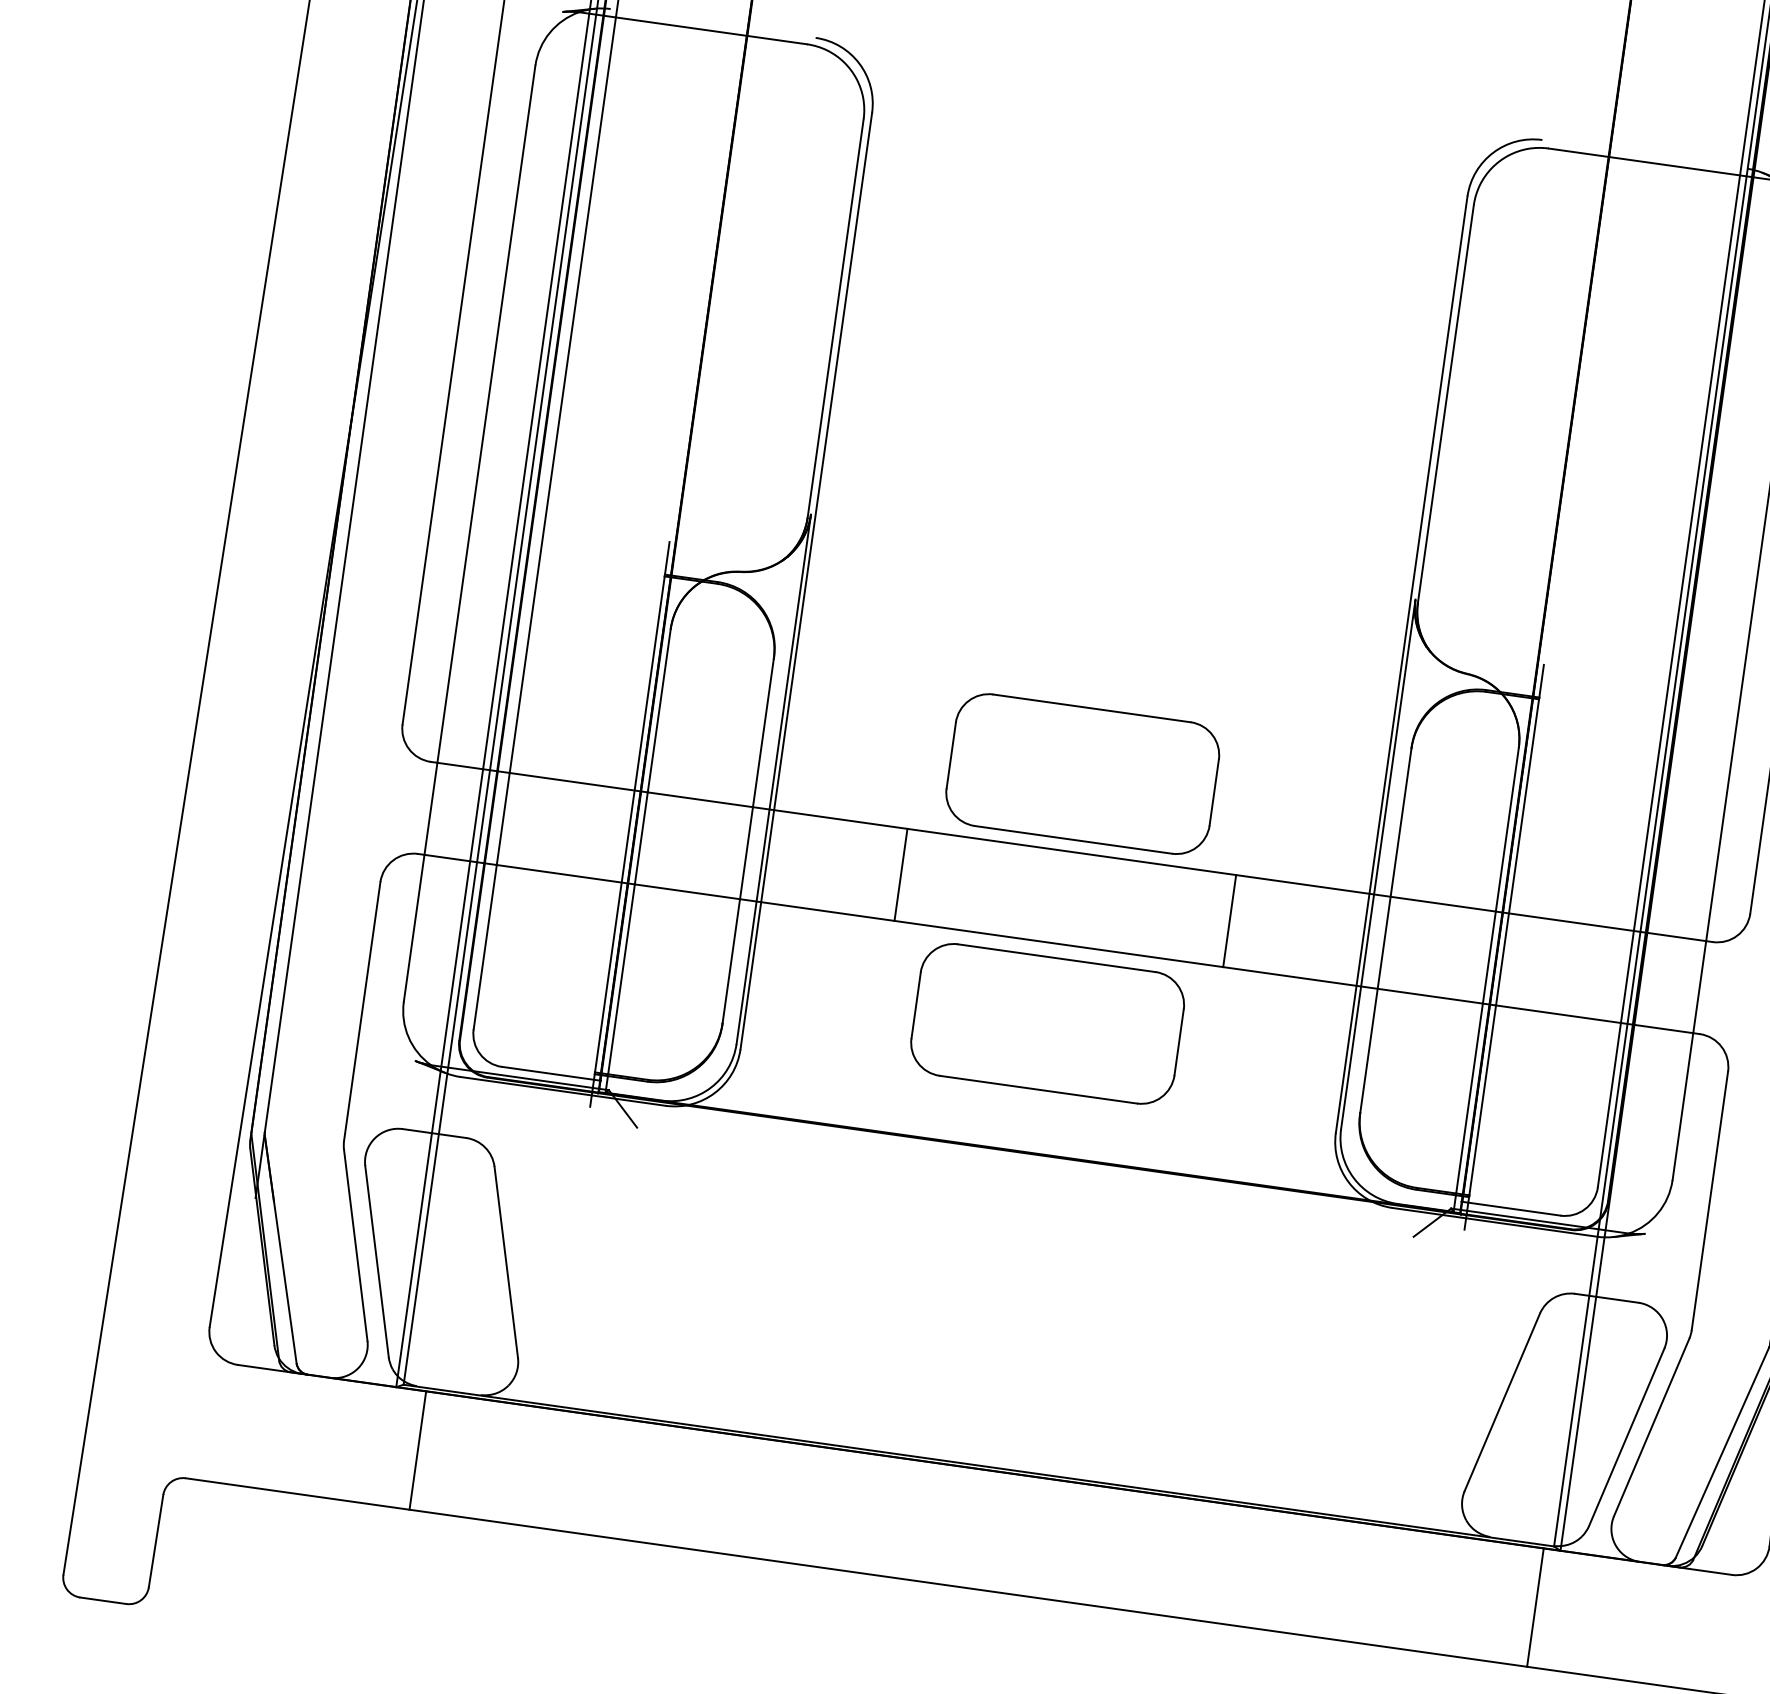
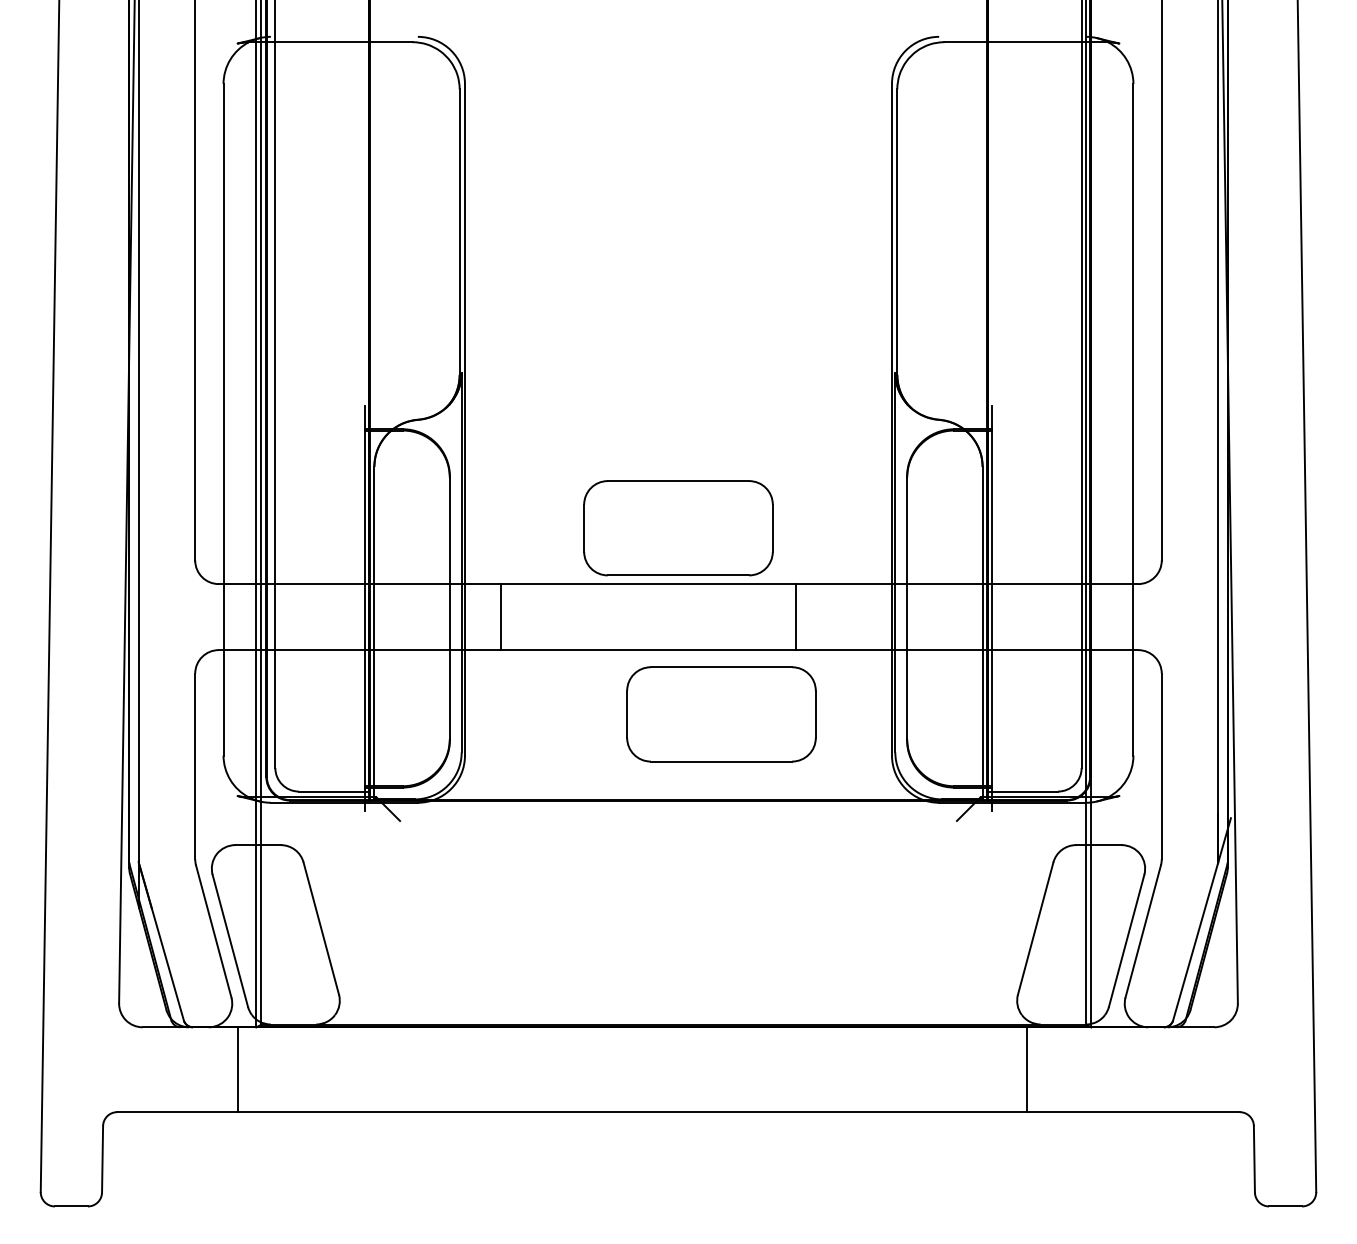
line: (900, 875) -> (500, 617), moved
part: (1047, 1024) -> (721, 714), moved
line: (417, 1450) -> (237, 1069), moved
line: (1535, 1607) -> (1027, 1069), moved

